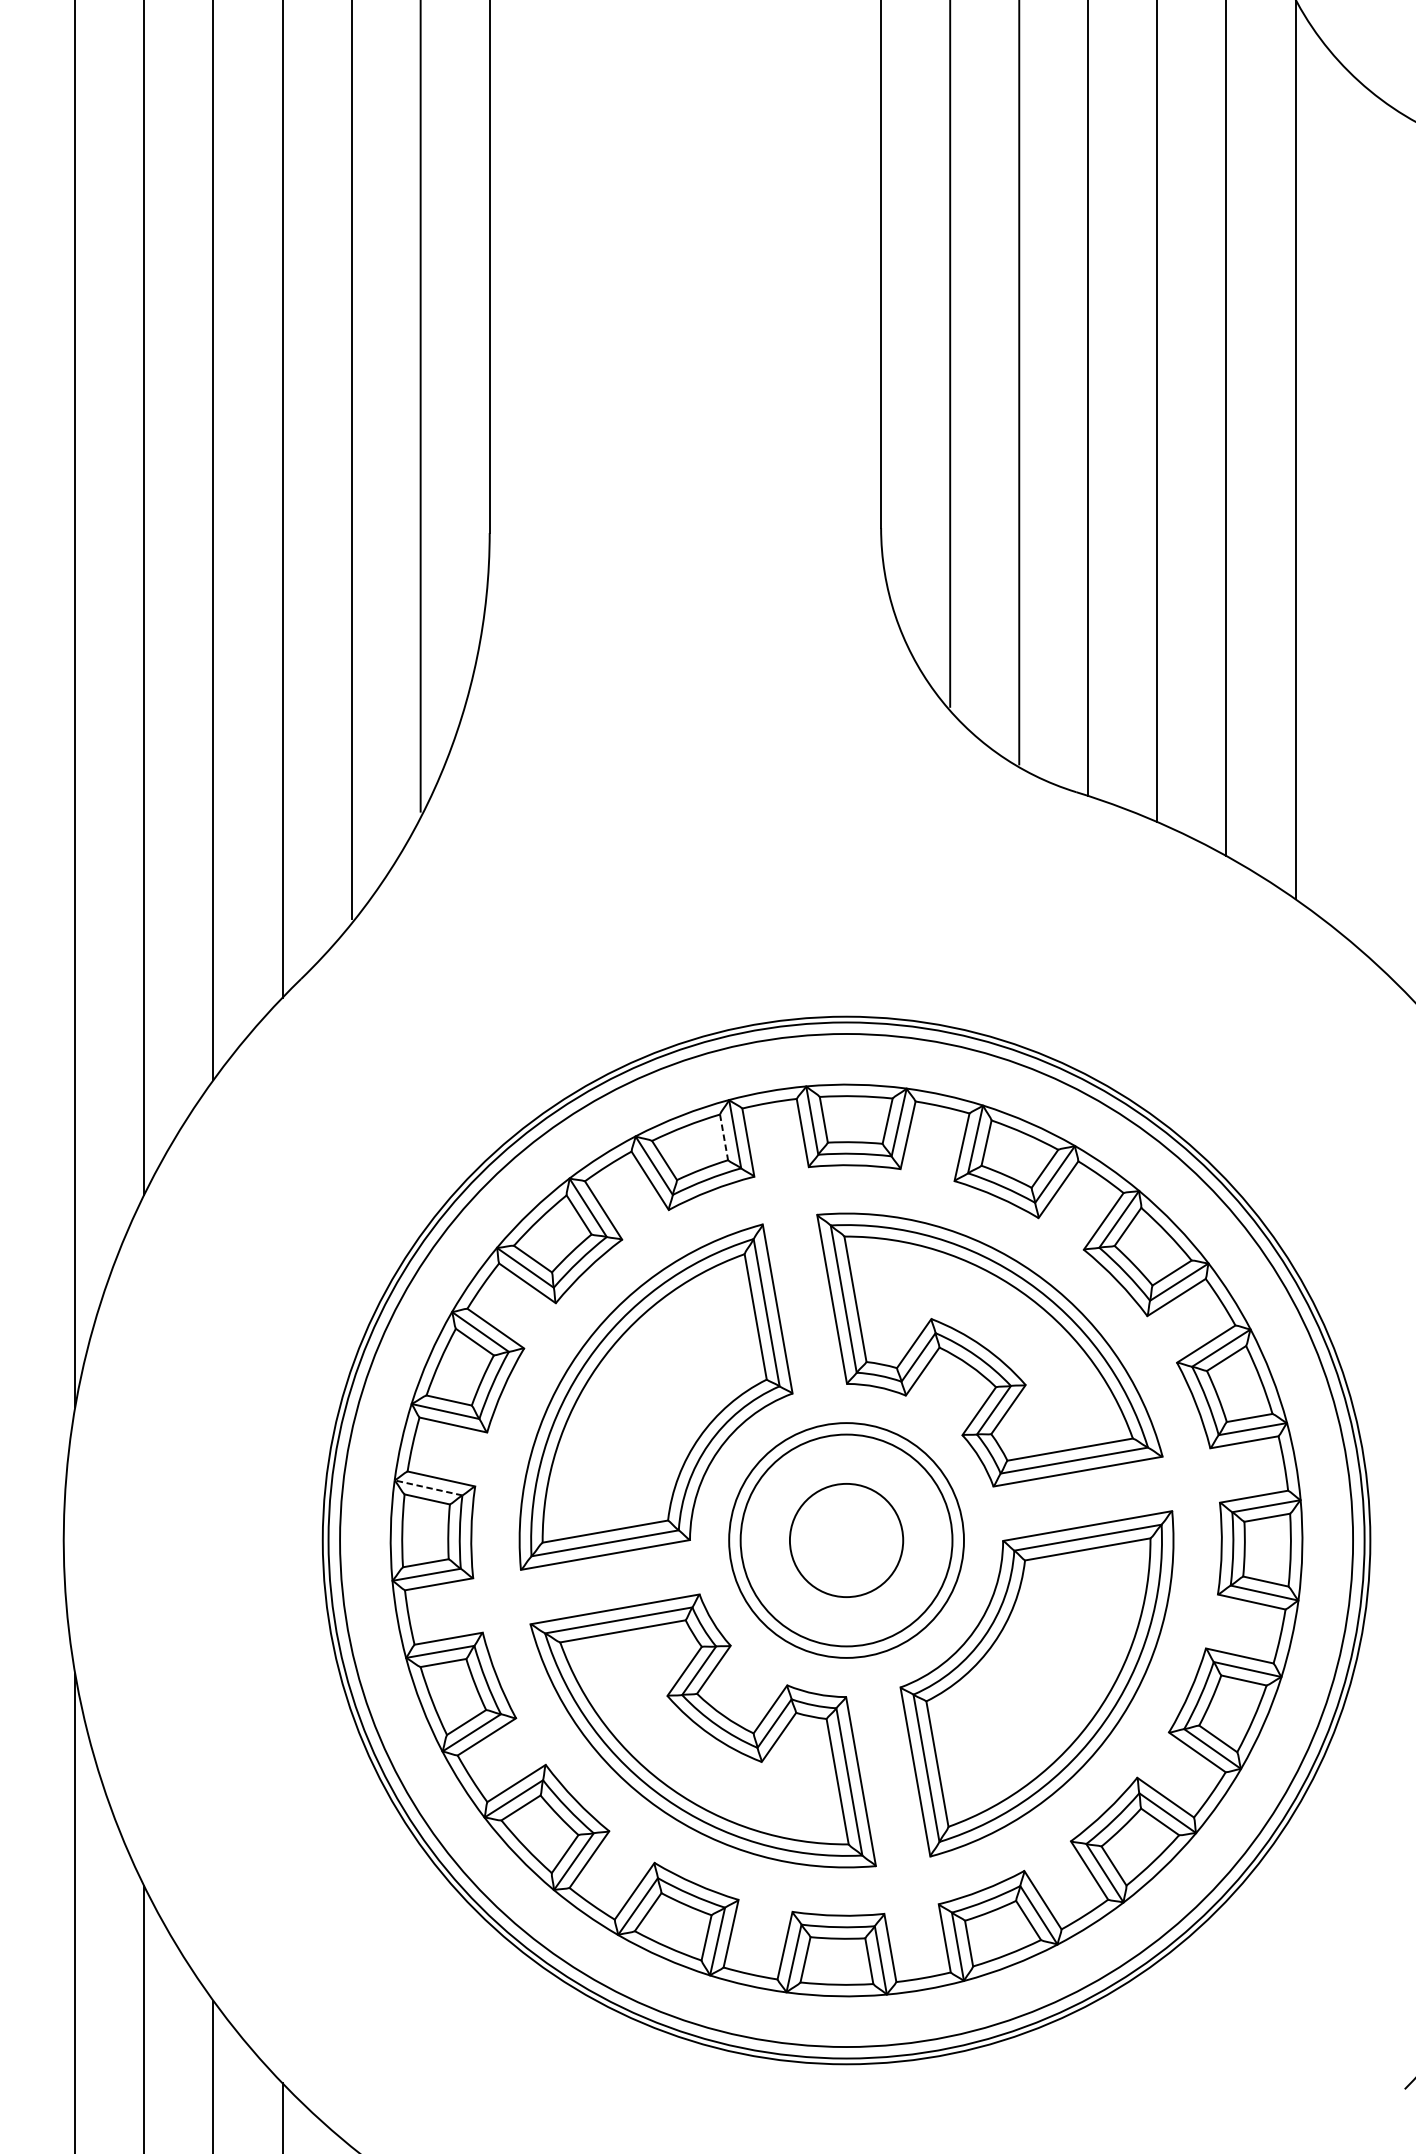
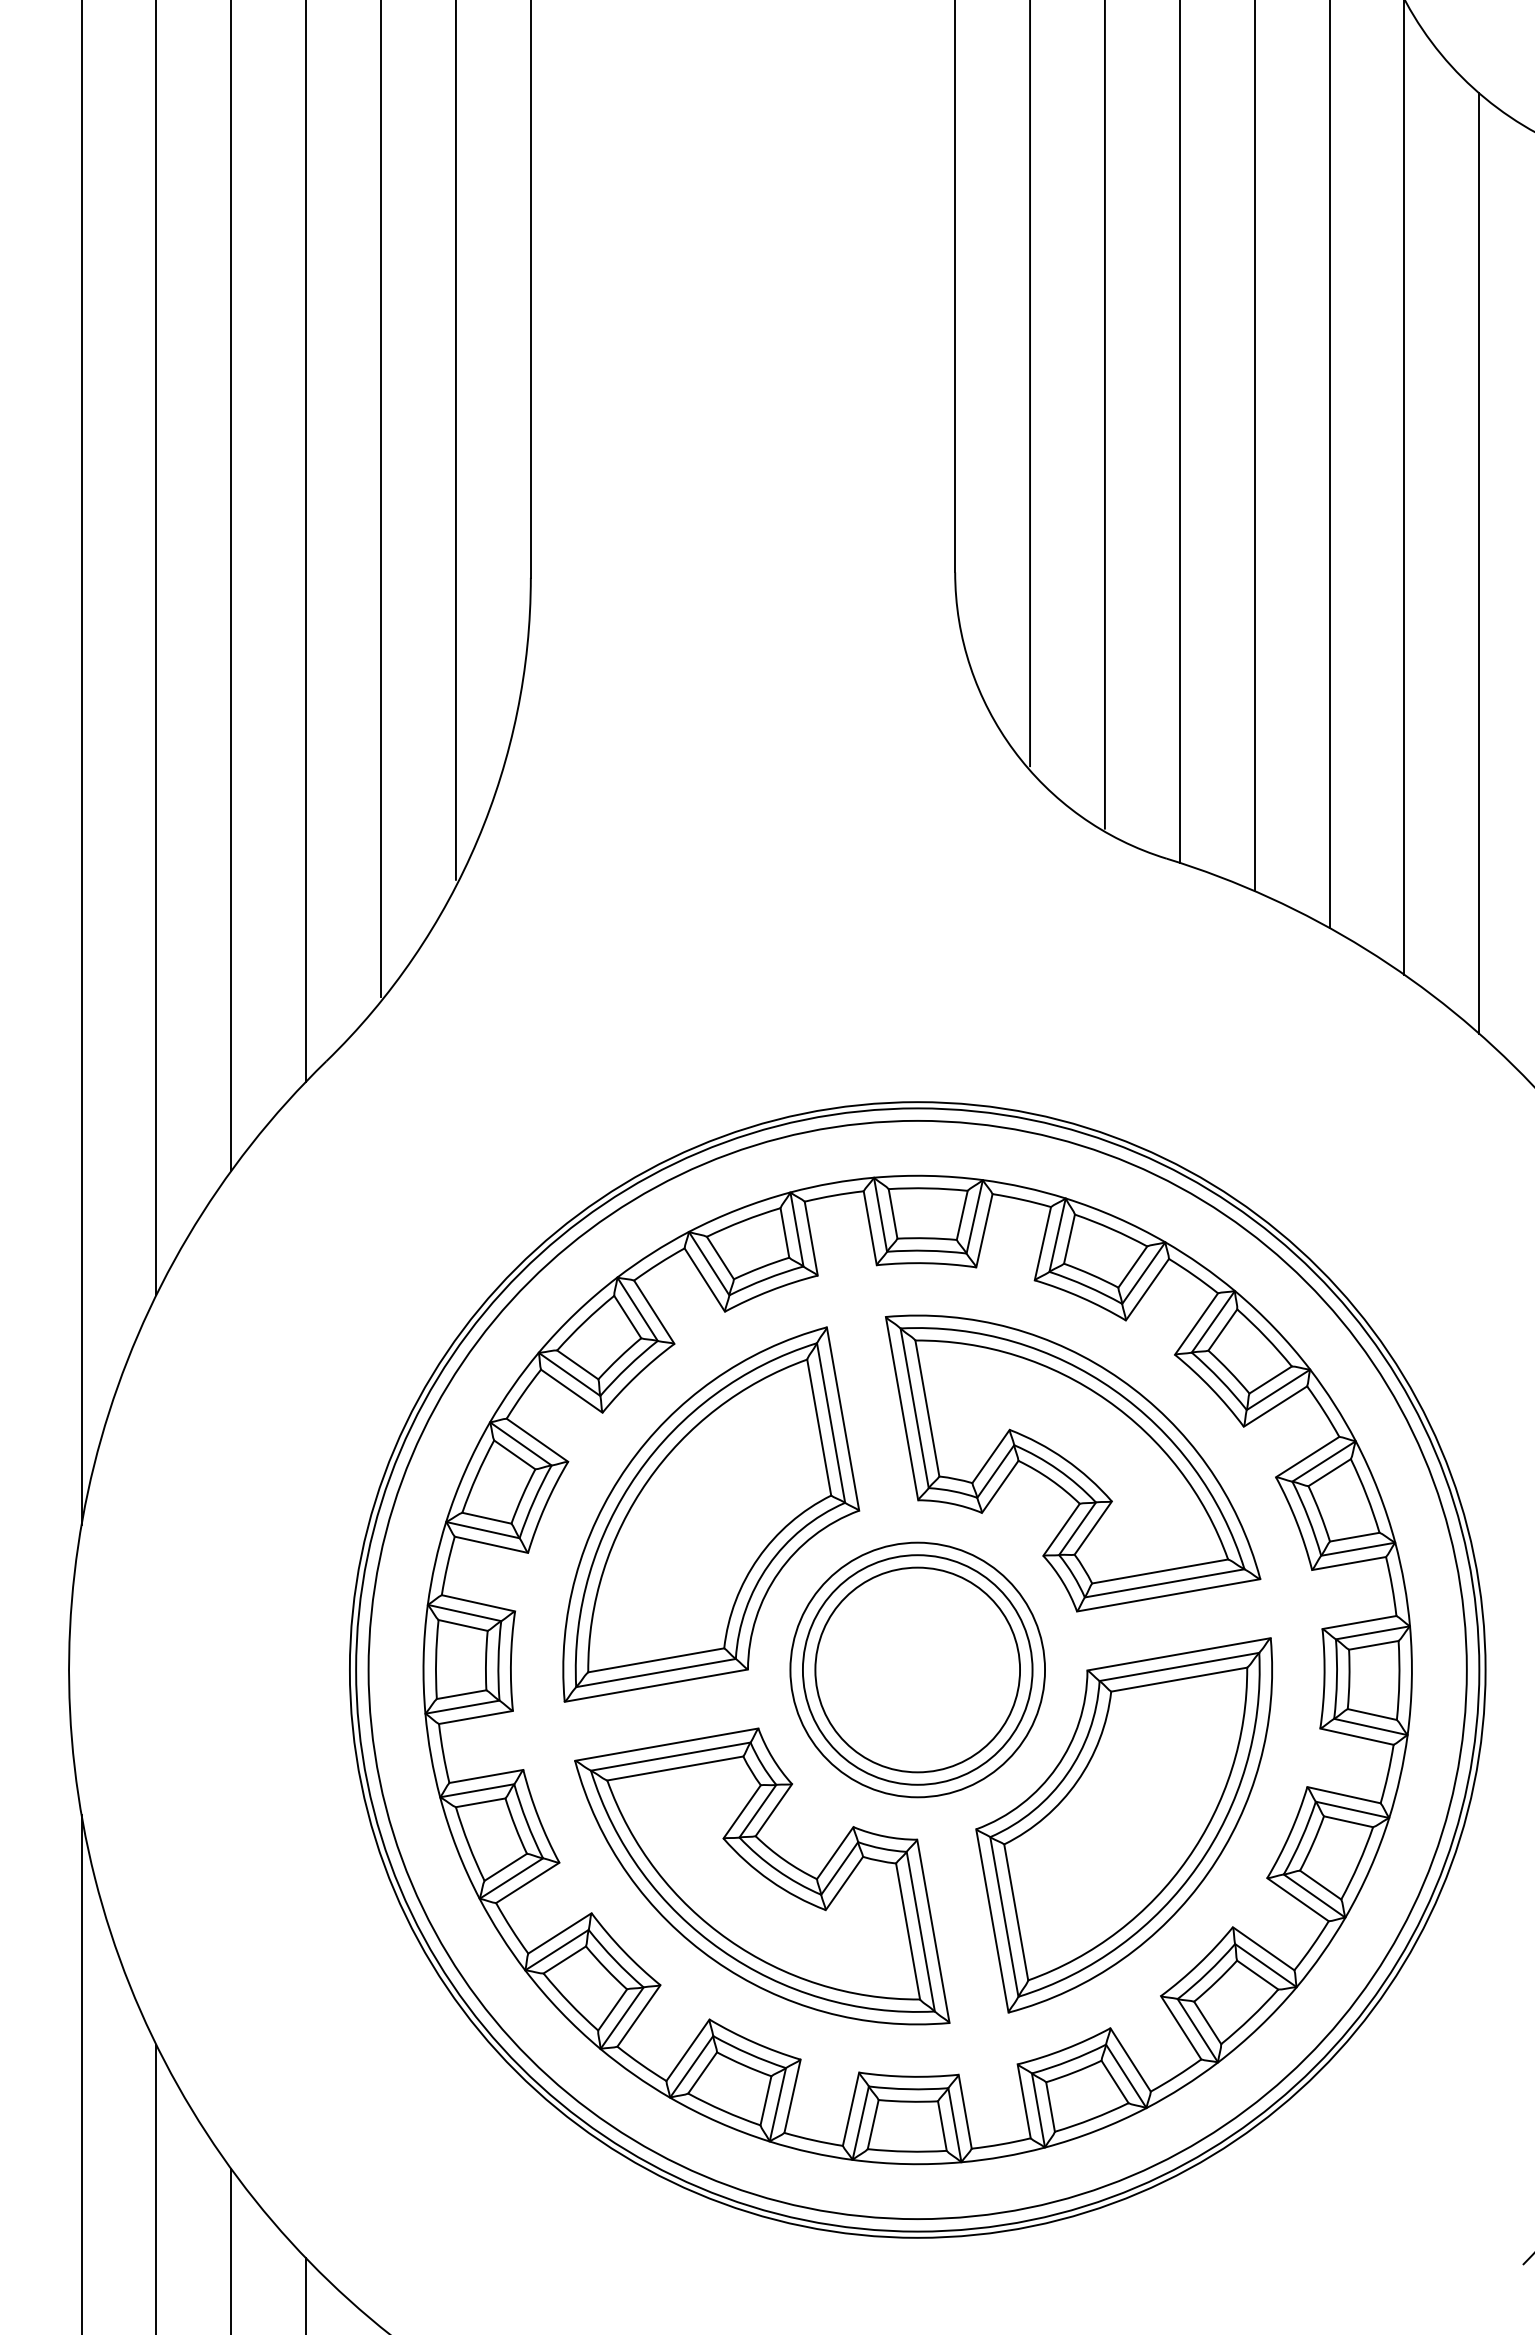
line: (1364, 519) -> (1479, 563), added
line: (724, 1137) -> (785, 1233), dashed -> solid
line: (428, 1487) -> (464, 1612), dashed -> solid
circle: (846, 1540) -> (917, 1669), size x1.67

